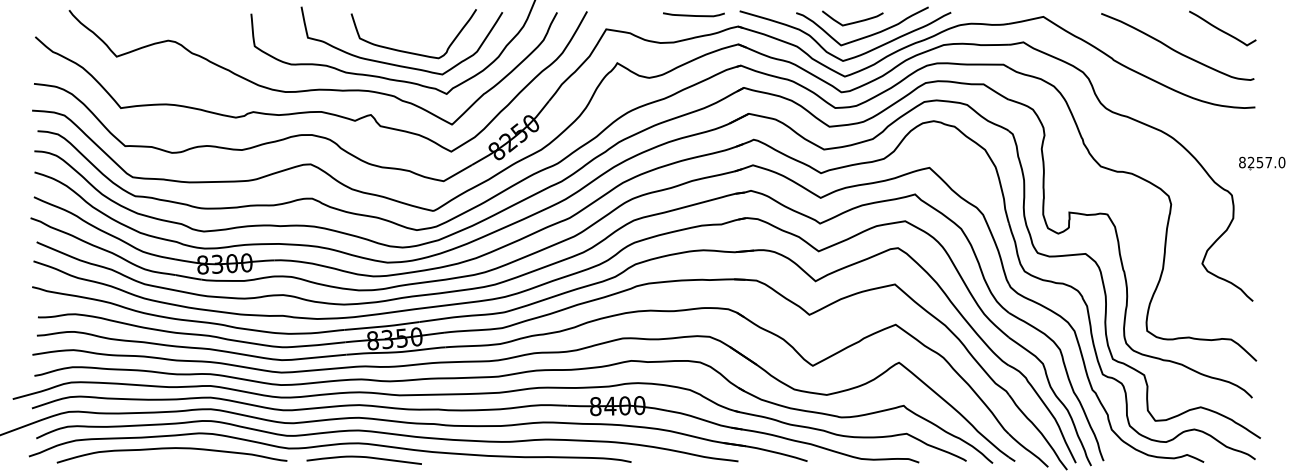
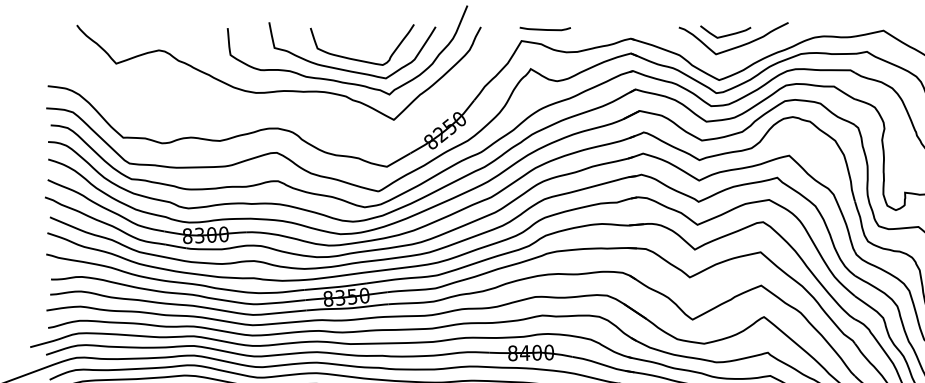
curve: (693, 15) -> (544, 29), moved
curve: (835, 55) -> (711, 62), removed
curve: (311, 111) -> (277, 109), removed

